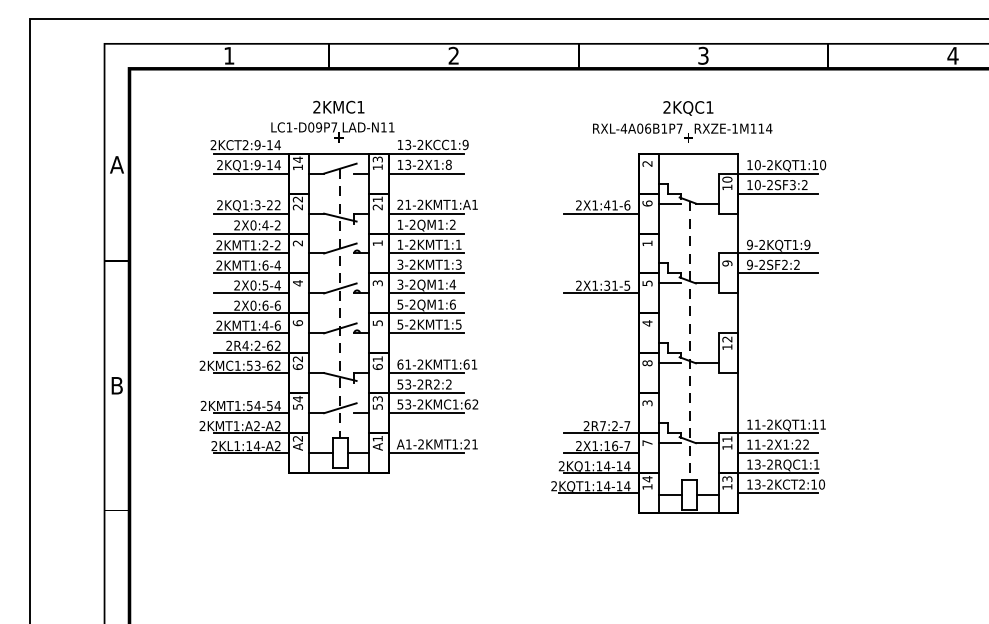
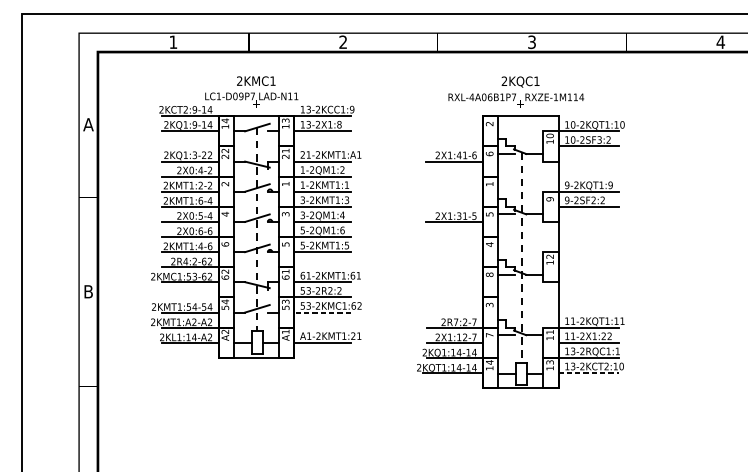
line: (425, 413) -> (321, 312), solid -> dashed
text: (615, 446) -> (465, 337), 2X1:16-7 -> 2X1:12-7
line: (778, 493) -> (588, 373), solid -> dashed

